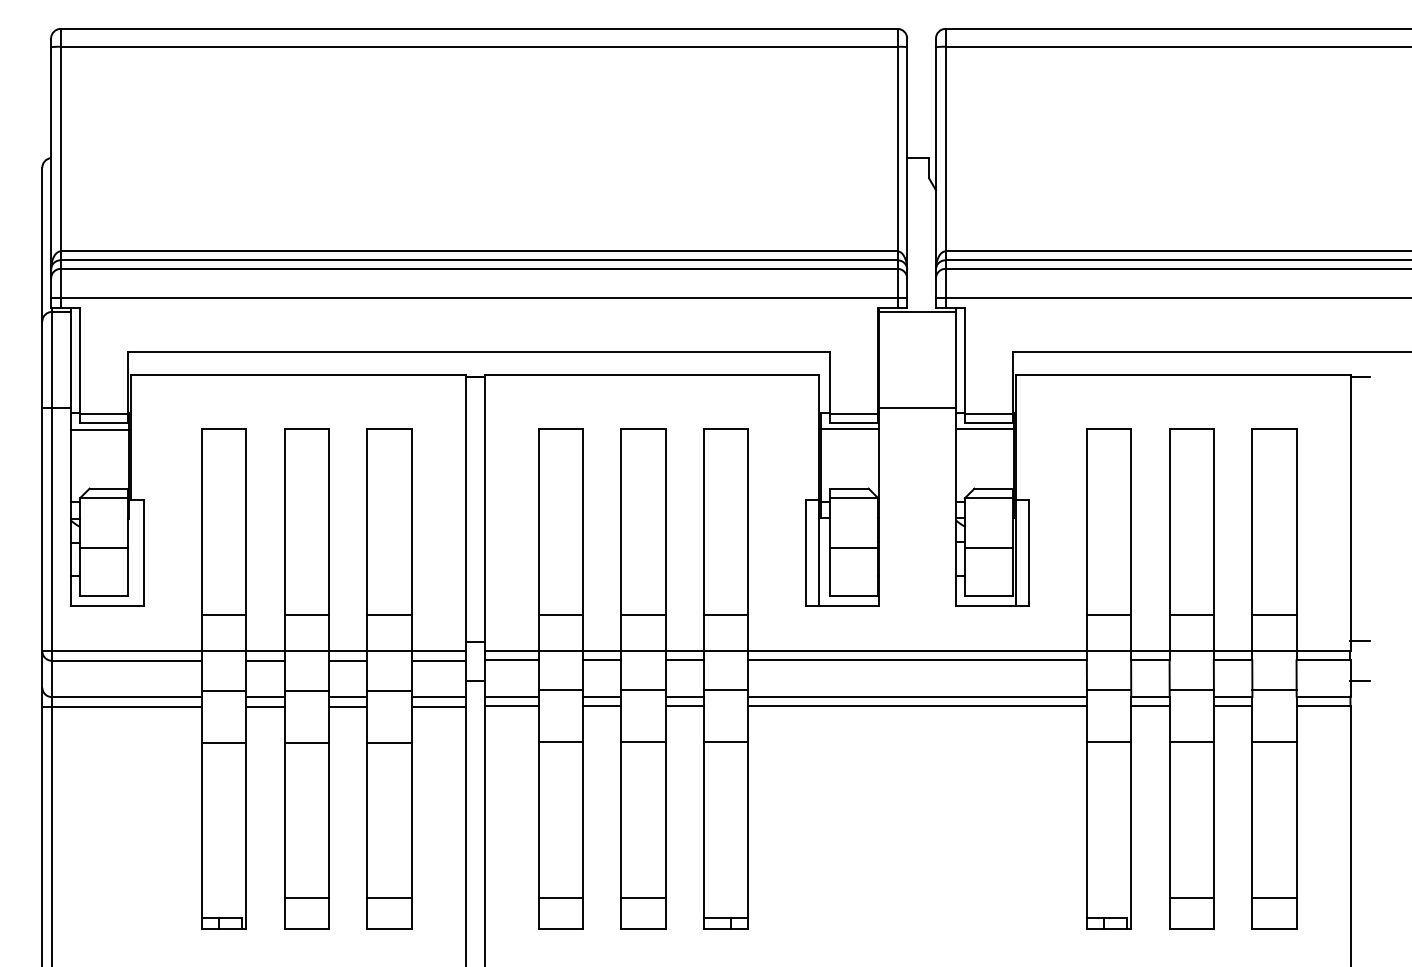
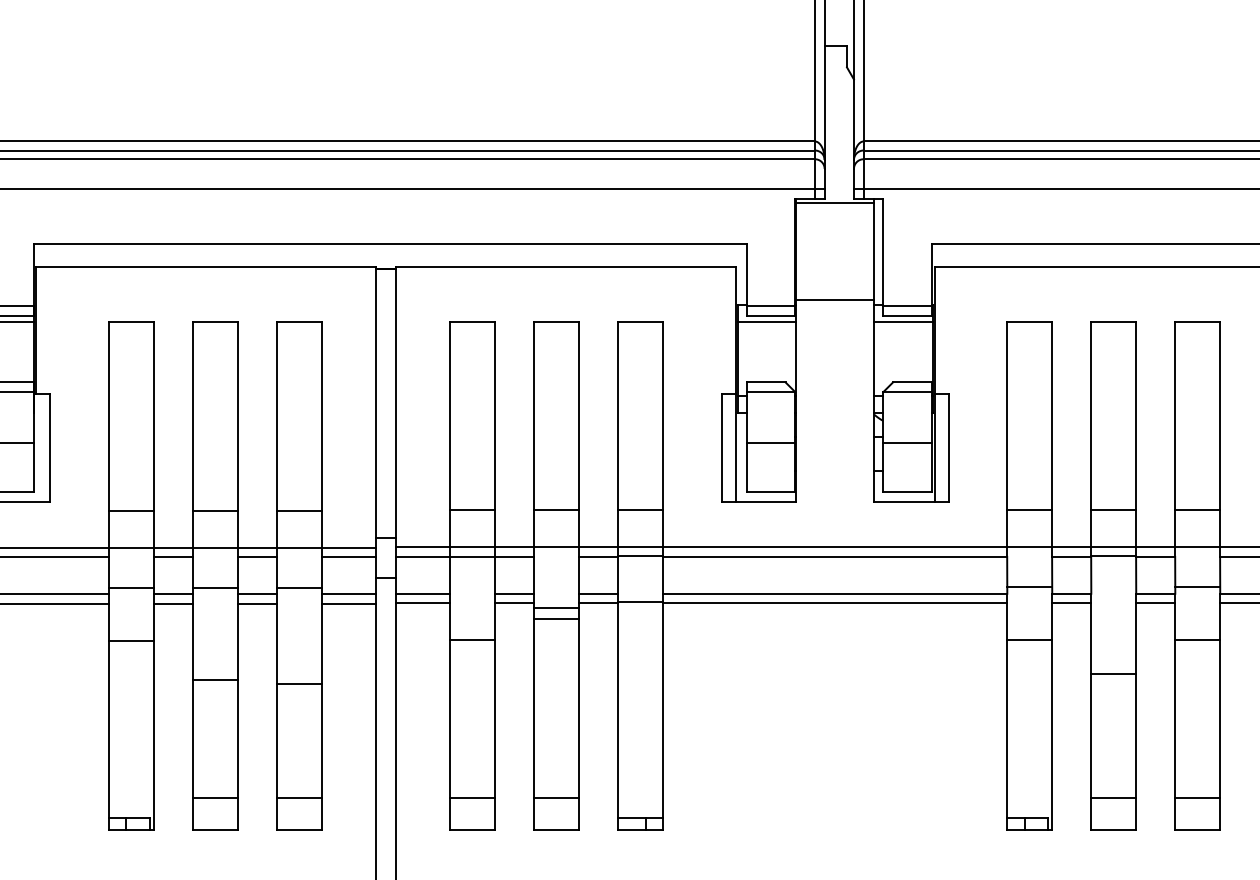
line: (560, 690) -> (472, 556), moved
line: (643, 690) -> (556, 618), moved
line: (726, 690) -> (641, 555), moved
line: (1191, 690) -> (1113, 555), moved
line: (306, 742) -> (214, 679), moved
line: (389, 742) -> (298, 683), moved
line: (643, 742) -> (556, 607), moved
line: (726, 742) -> (641, 601), moved
line: (1191, 742) -> (1113, 673), moved

